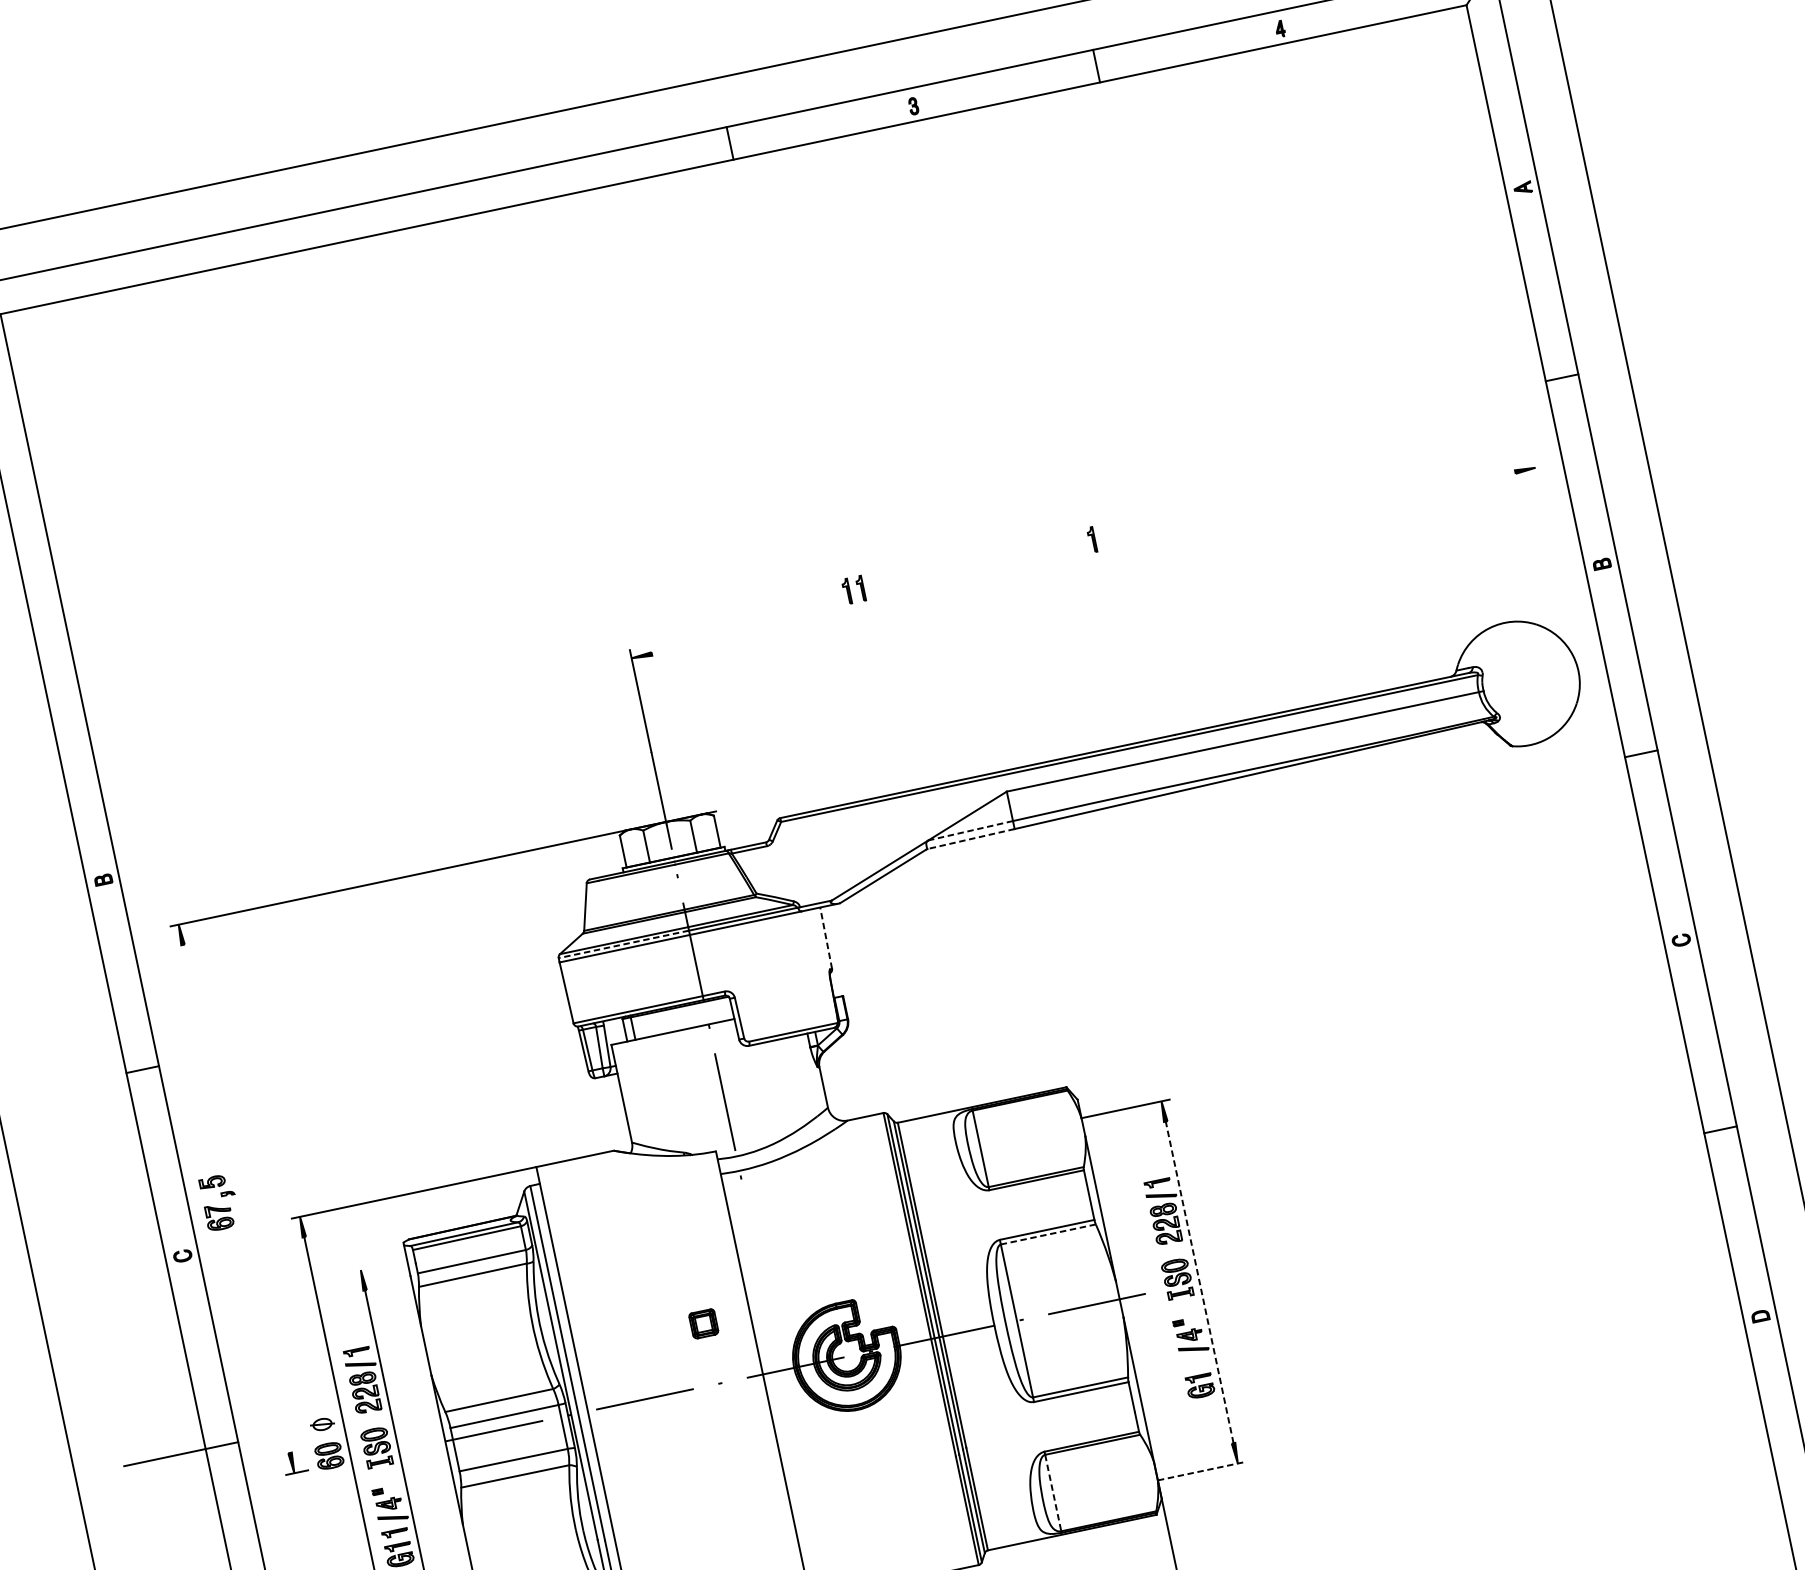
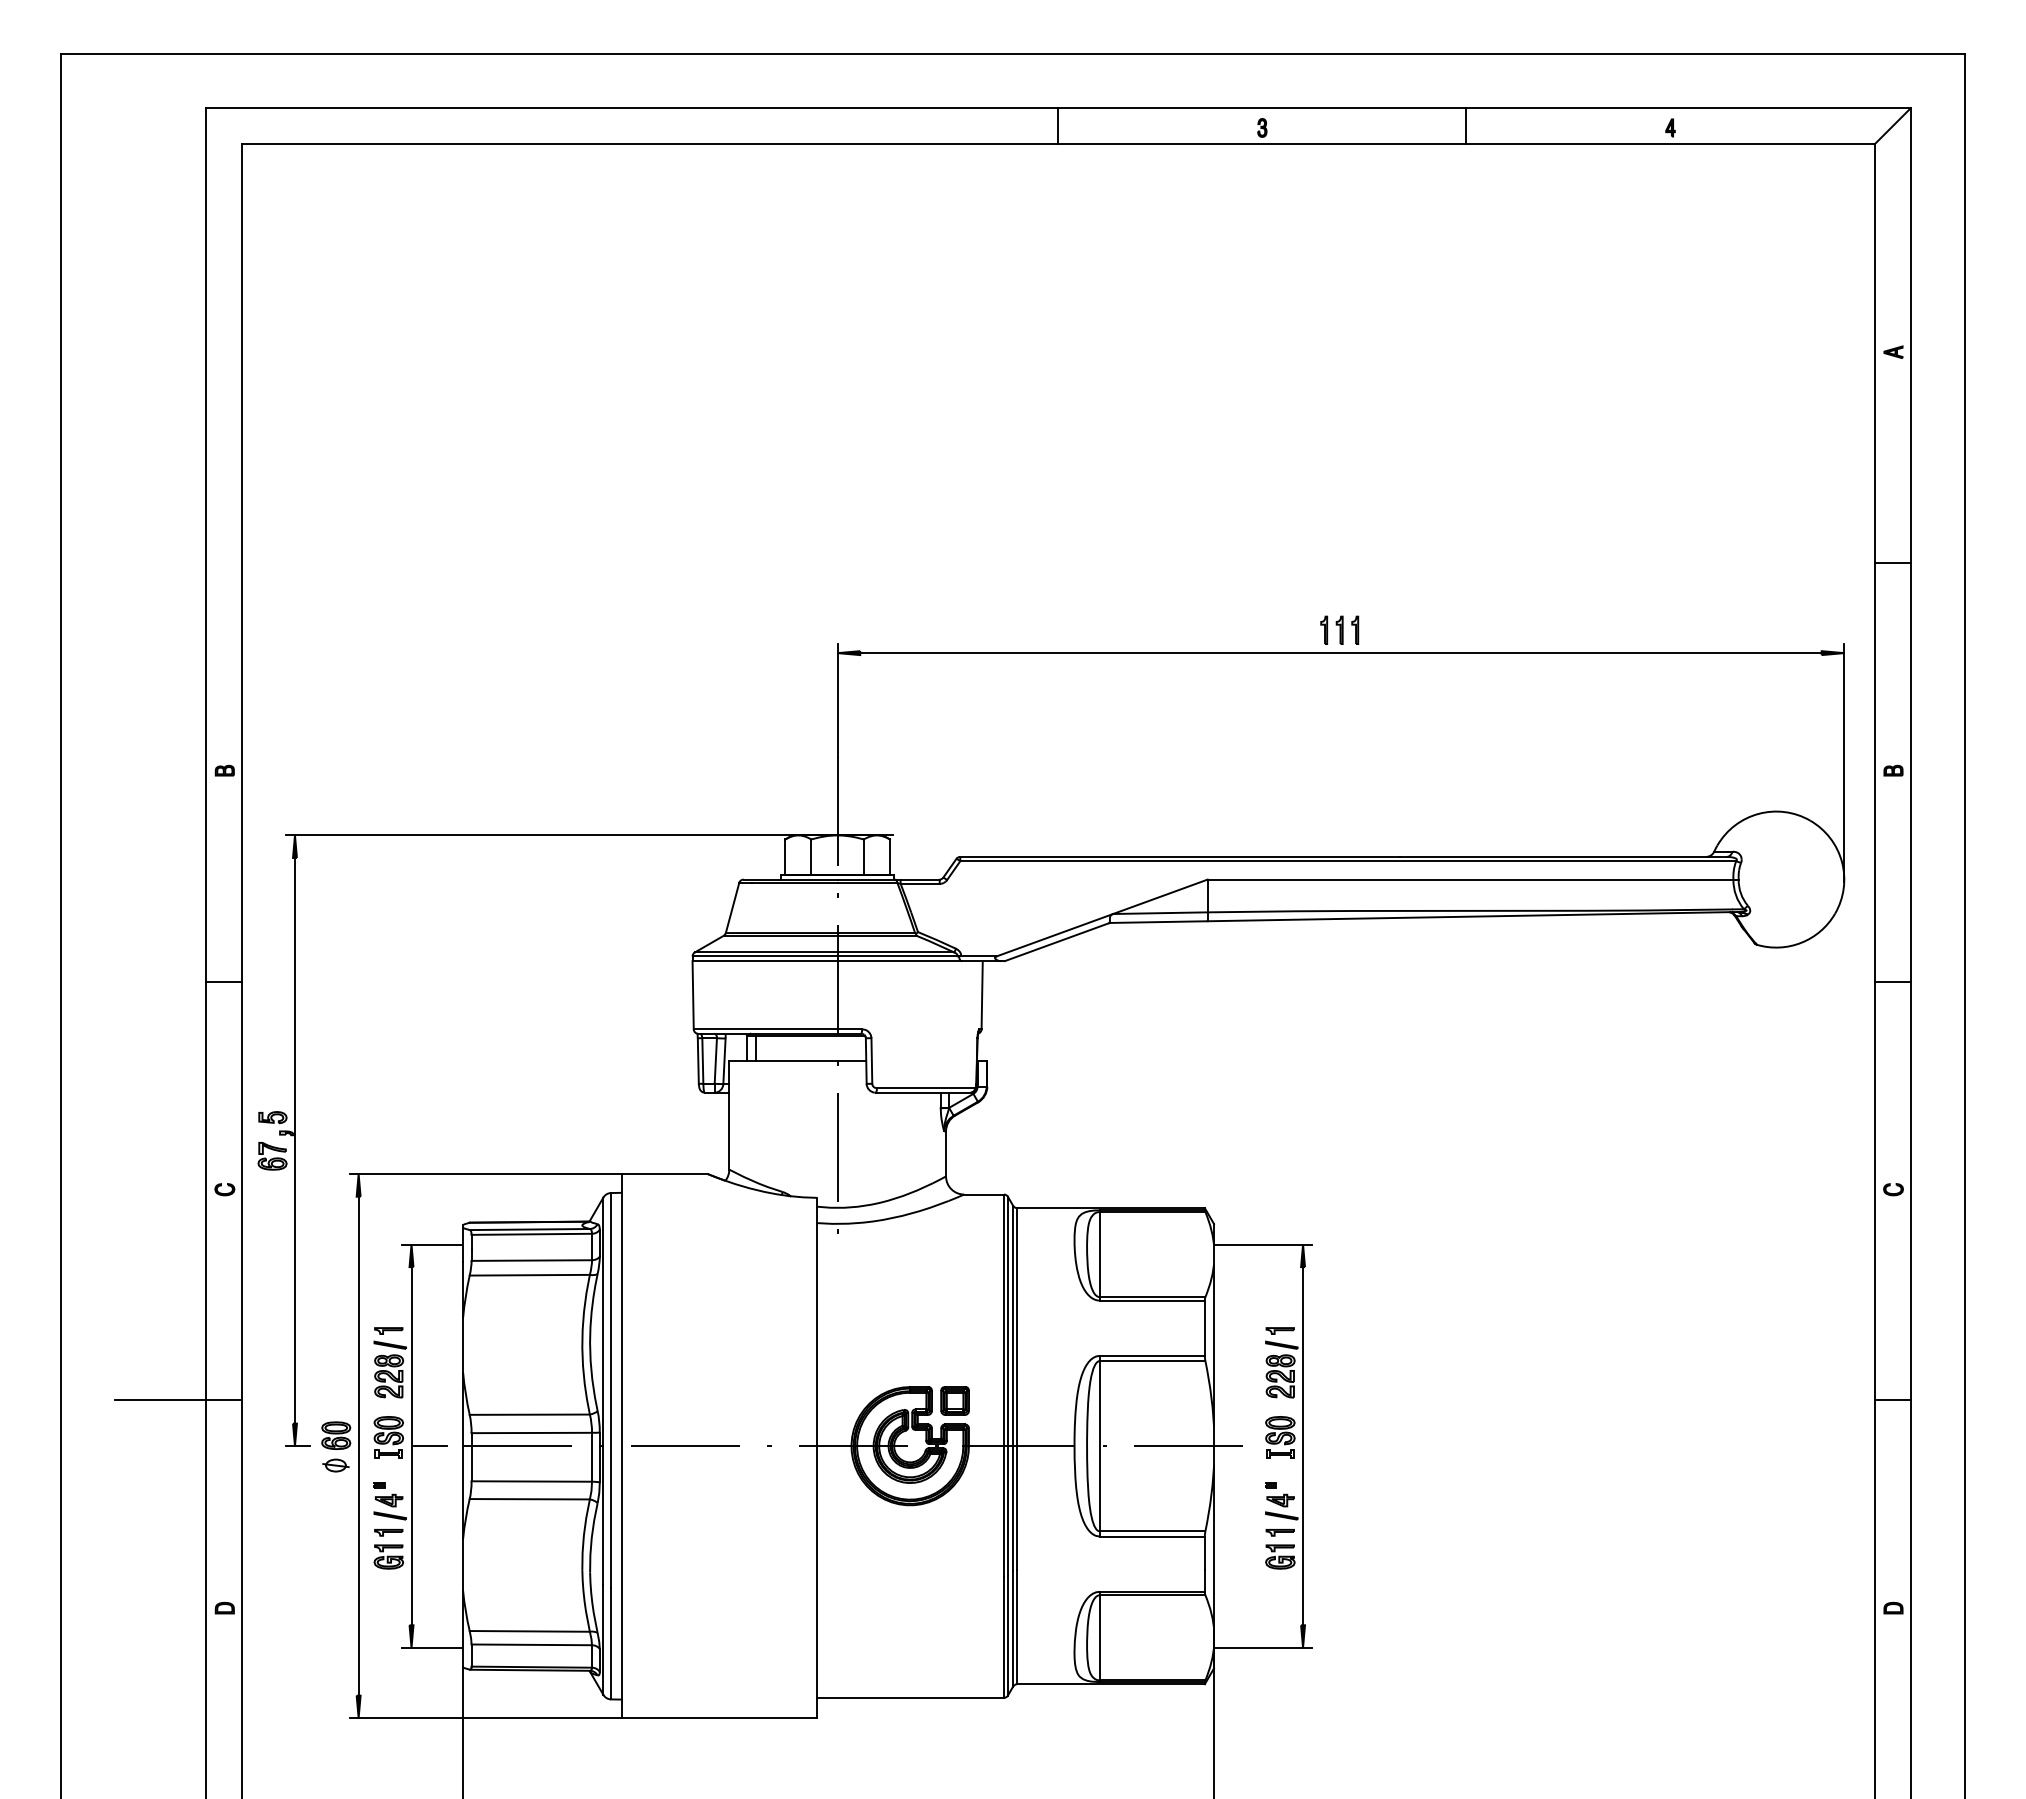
line: (1083, 563) -> (1340, 653), added
line: (1556, 566) -> (1844, 763), added
part: (853, 589) -> (1331, 629), moved
line: (969, 831) -> (1159, 913), dashed -> solid
line: (970, 839) -> (1158, 922), dashed -> solid
line: (826, 937) -> (982, 994), dashed -> solid
line: (624, 944) -> (765, 956), dashed -> solid
line: (236, 1198) -> (294, 1140), added
line: (1048, 1234) -> (1152, 1361), dashed -> solid
line: (378, 1266) -> (431, 1244), added
line: (1199, 1281) -> (1303, 1445), dashed -> solid
part: (703, 1323) -> (954, 1400), moved
part: (1194, 1364) -> (1279, 1532), added
part: (322, 1424) -> (335, 1465), moved
line: (415, 1448) -> (429, 1446), added
line: (1202, 1470) -> (1263, 1647), dashed -> solid
line: (1053, 1492) -> (1099, 1637), dashed -> solid

